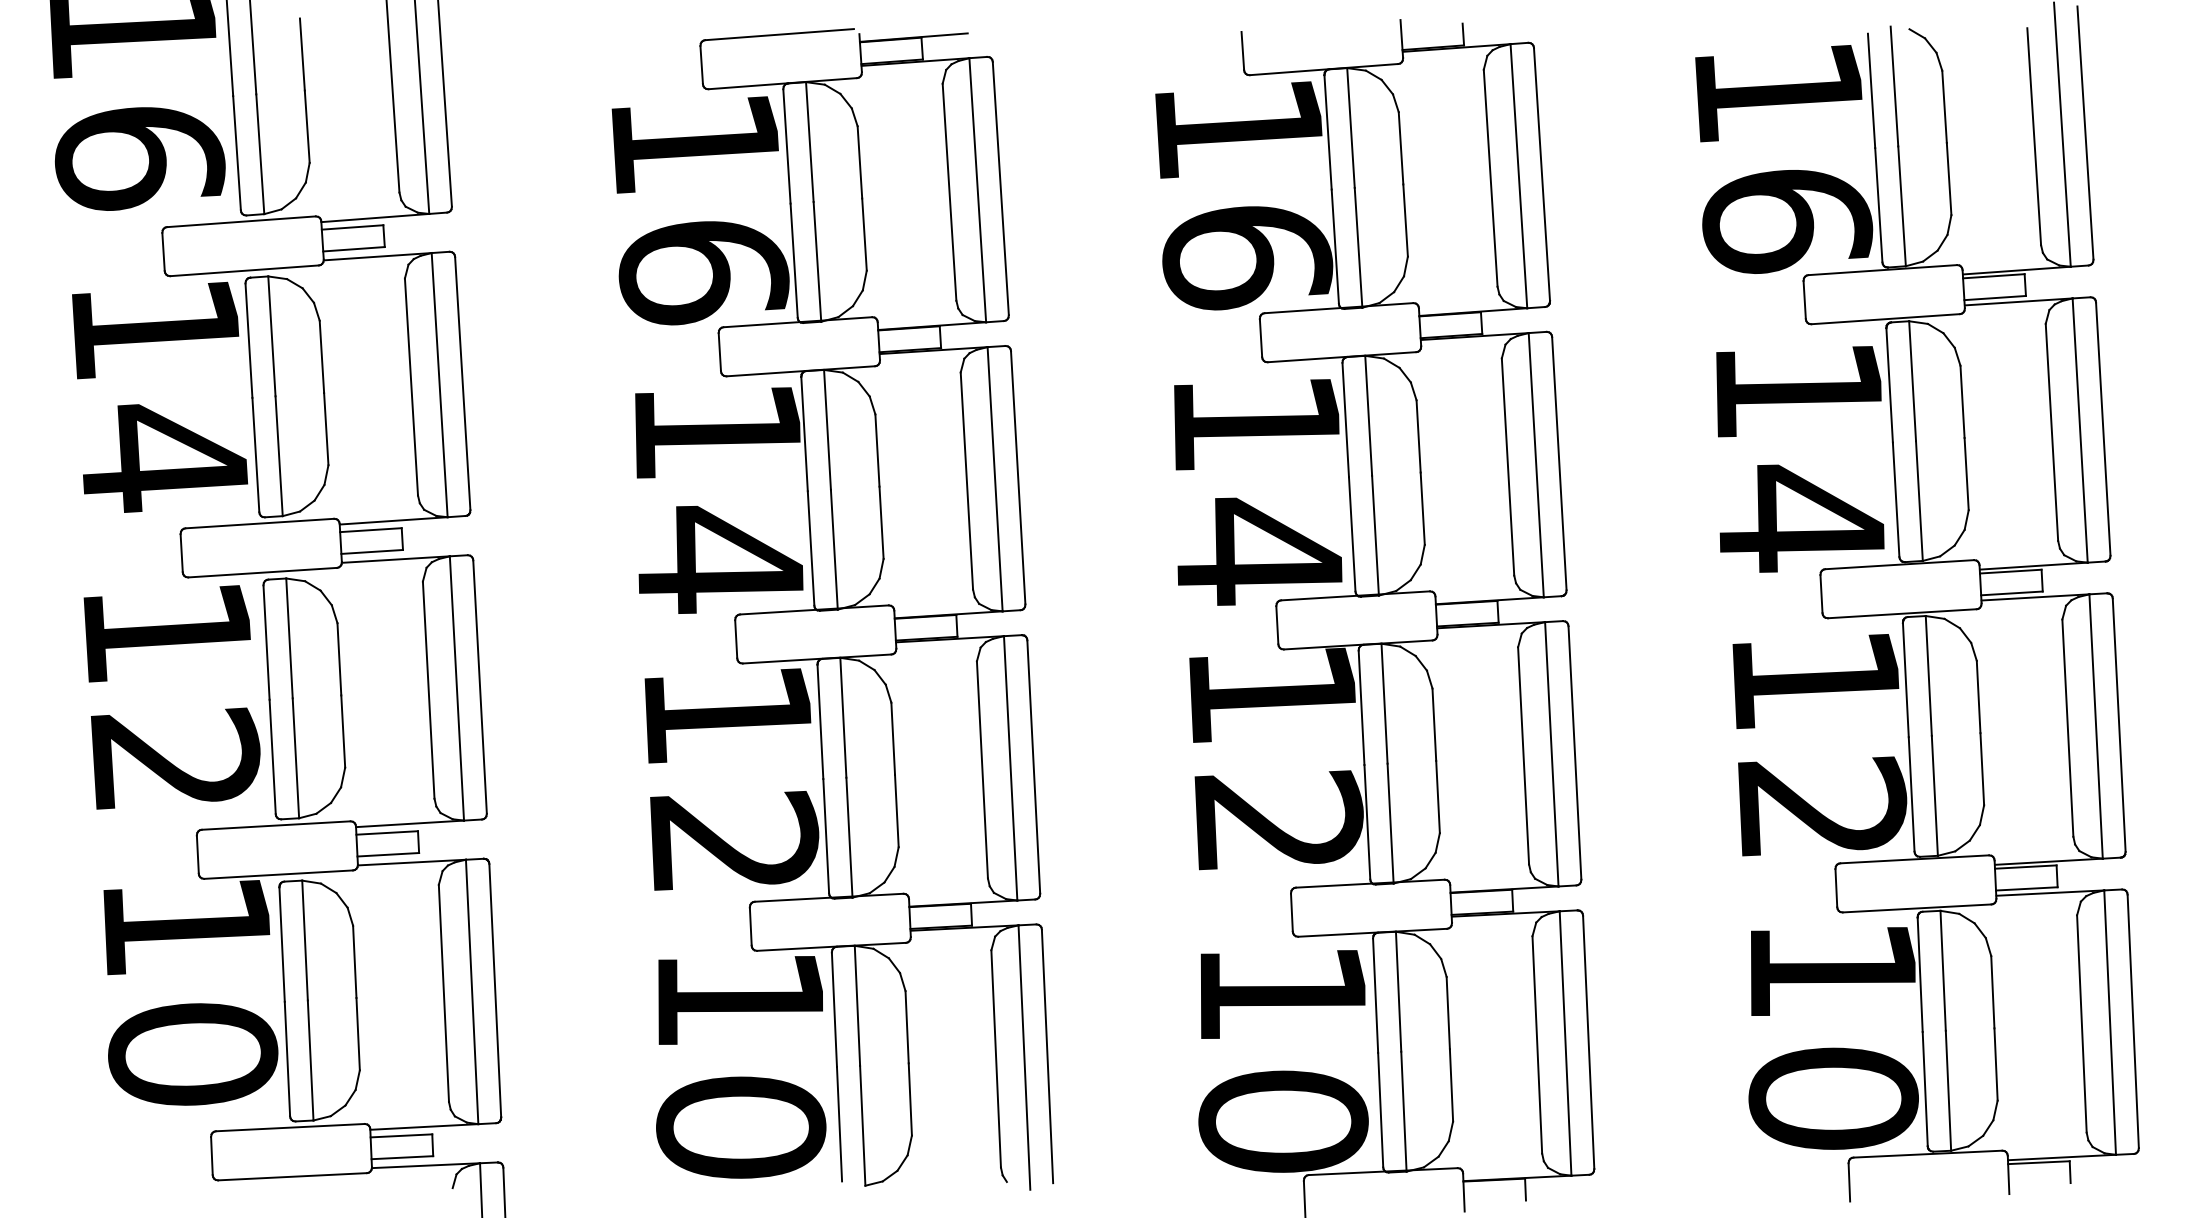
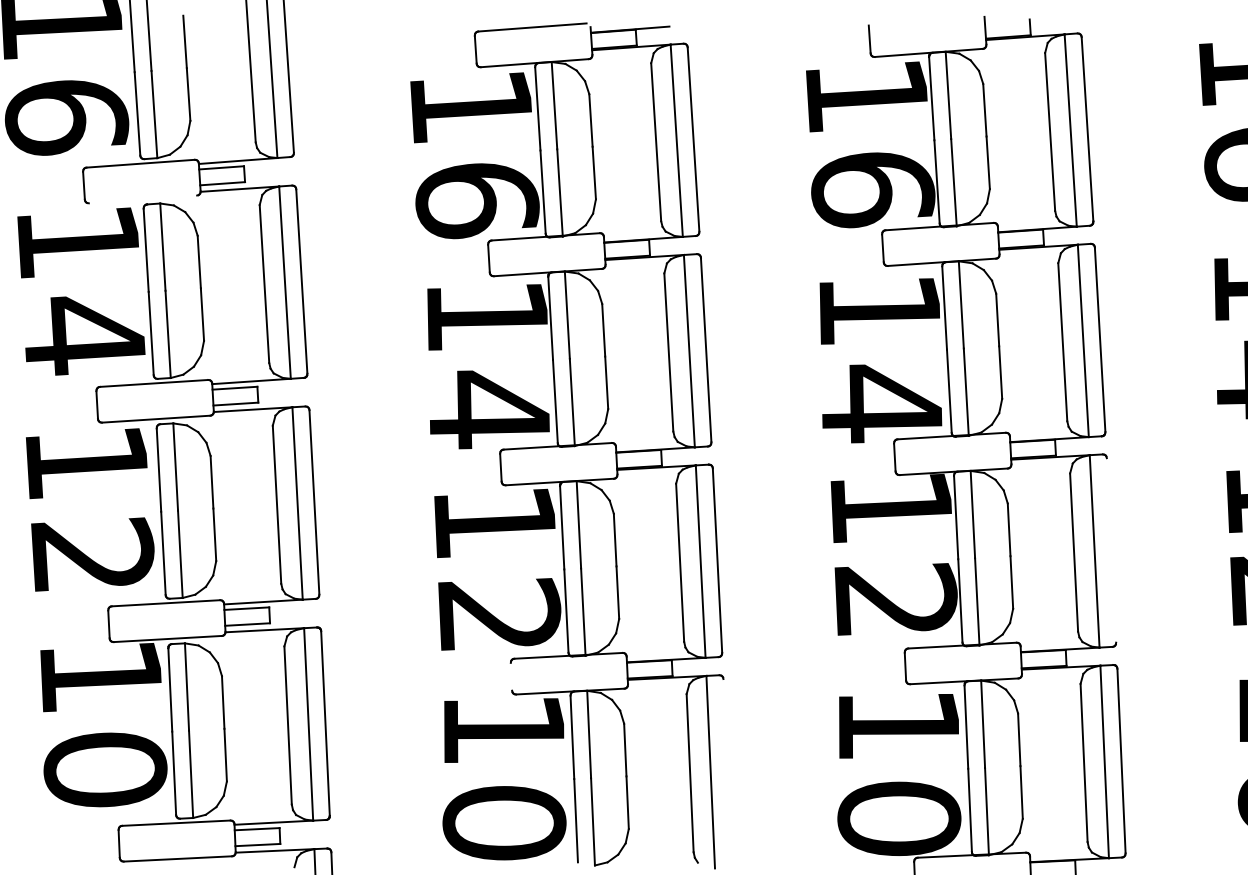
line: (244, 270) -> (142, 199), removed
line: (1574, 752) -> (1111, 550), removed
line: (750, 926) -> (511, 676), removed
line: (1047, 1056) -> (727, 771), removed

